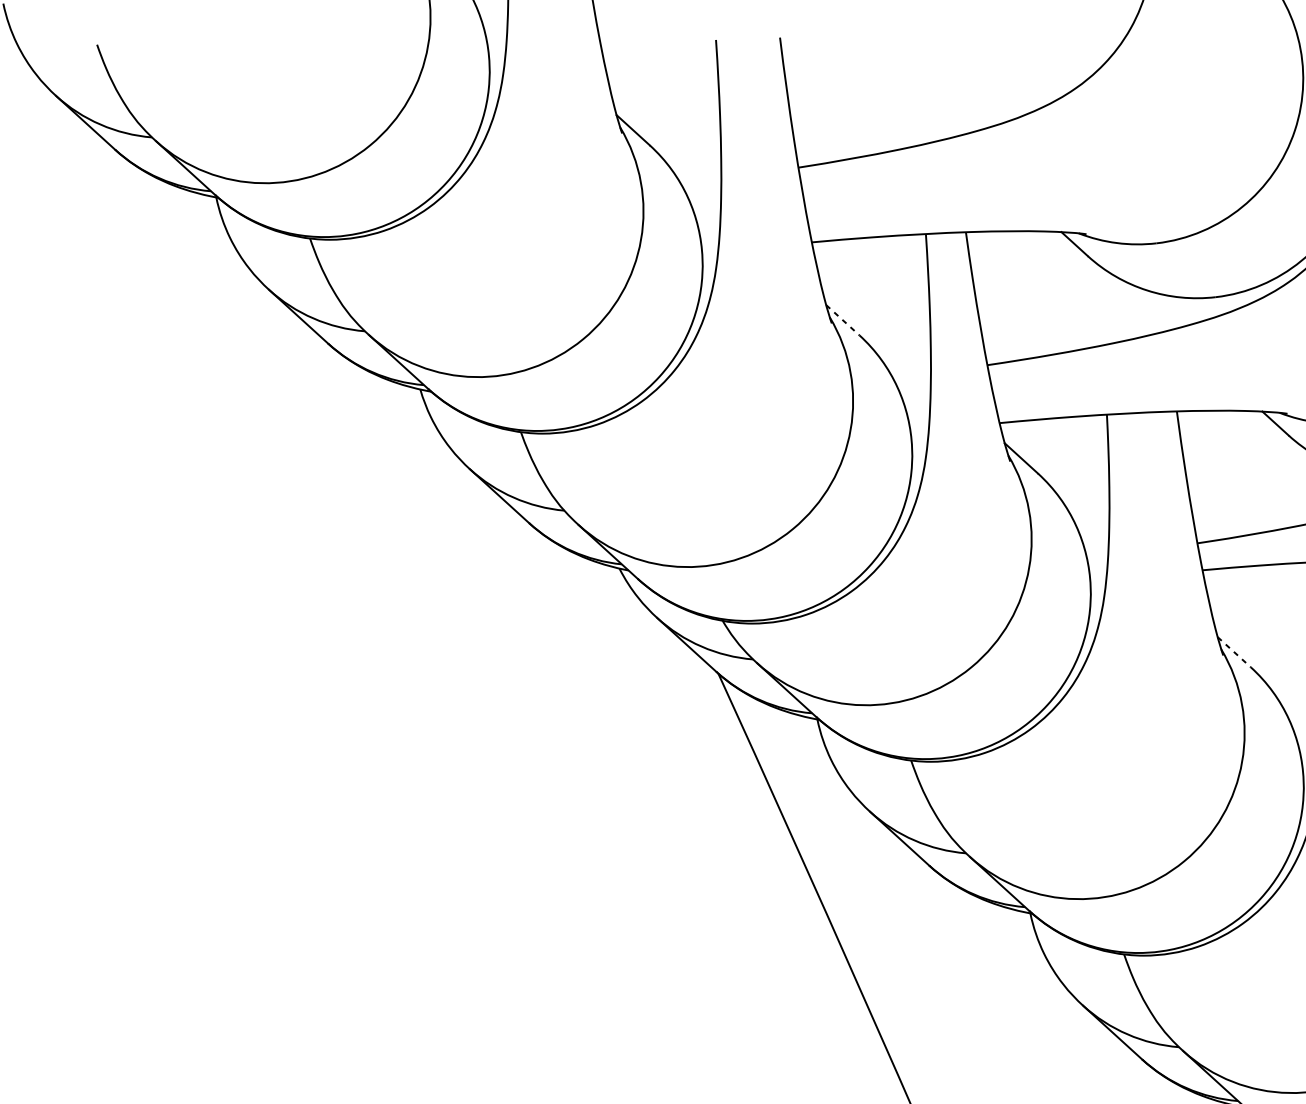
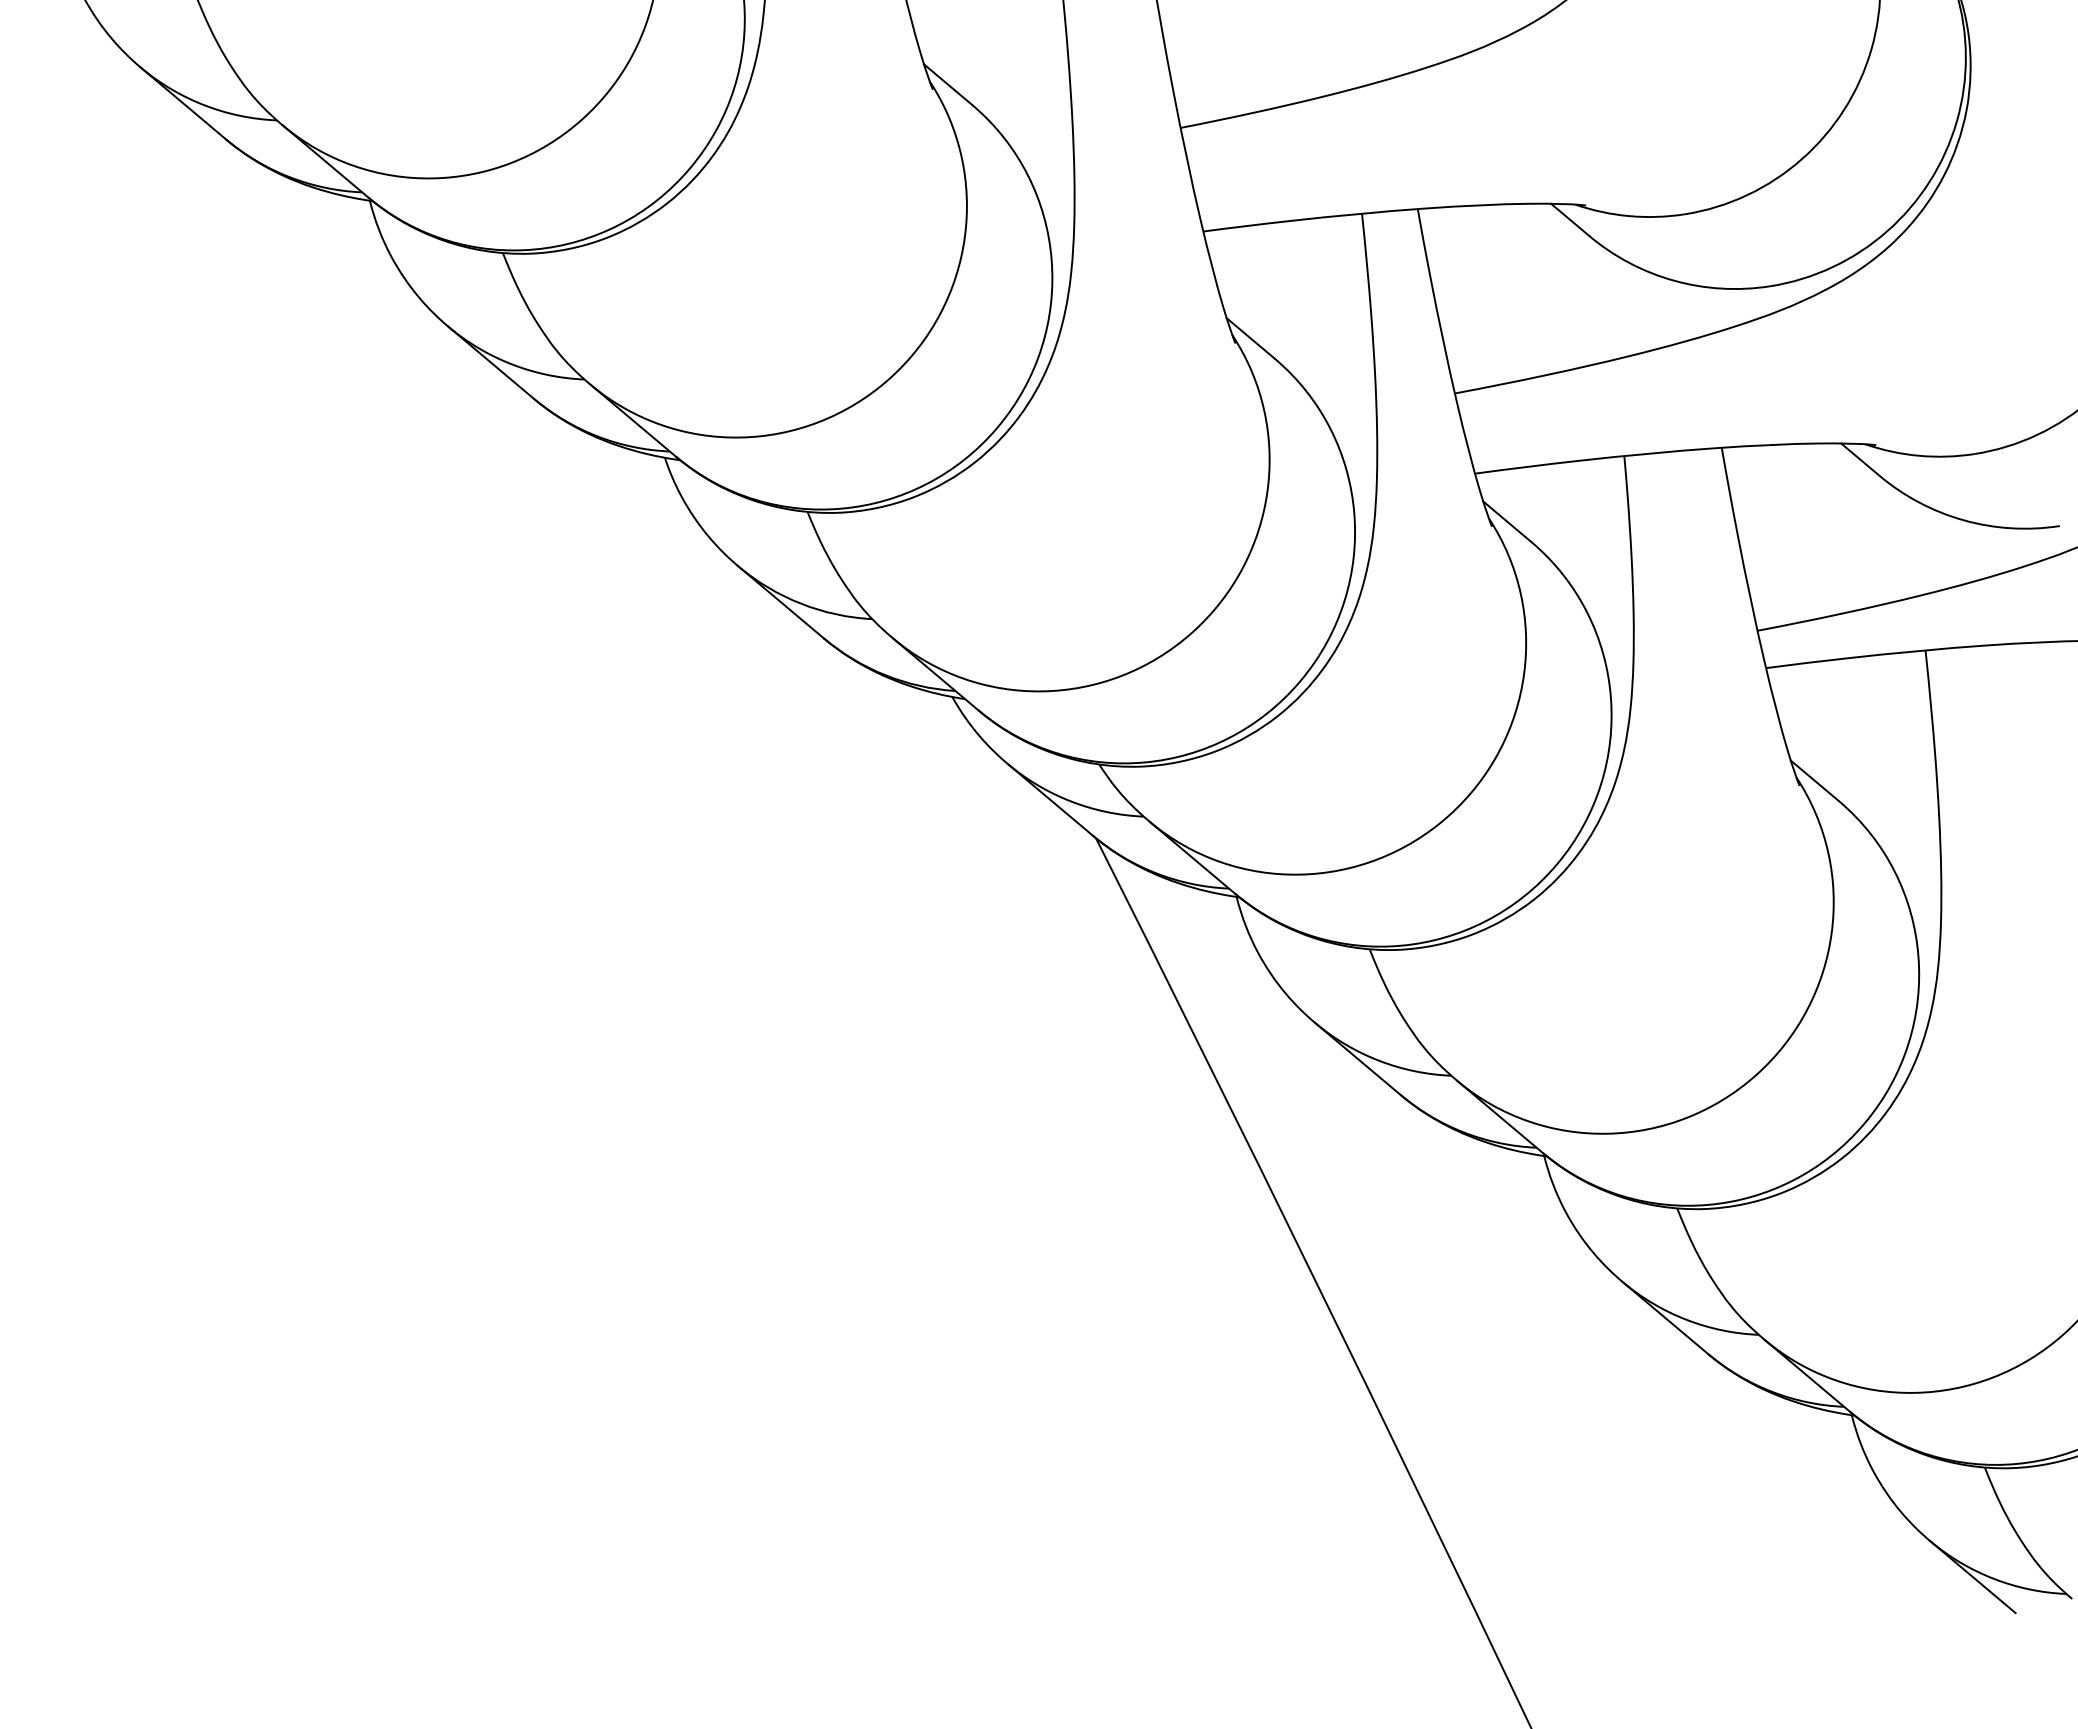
line: (843, 320) -> (1251, 338), dashed -> solid
line: (1234, 652) -> (1815, 781), dashed -> solid

